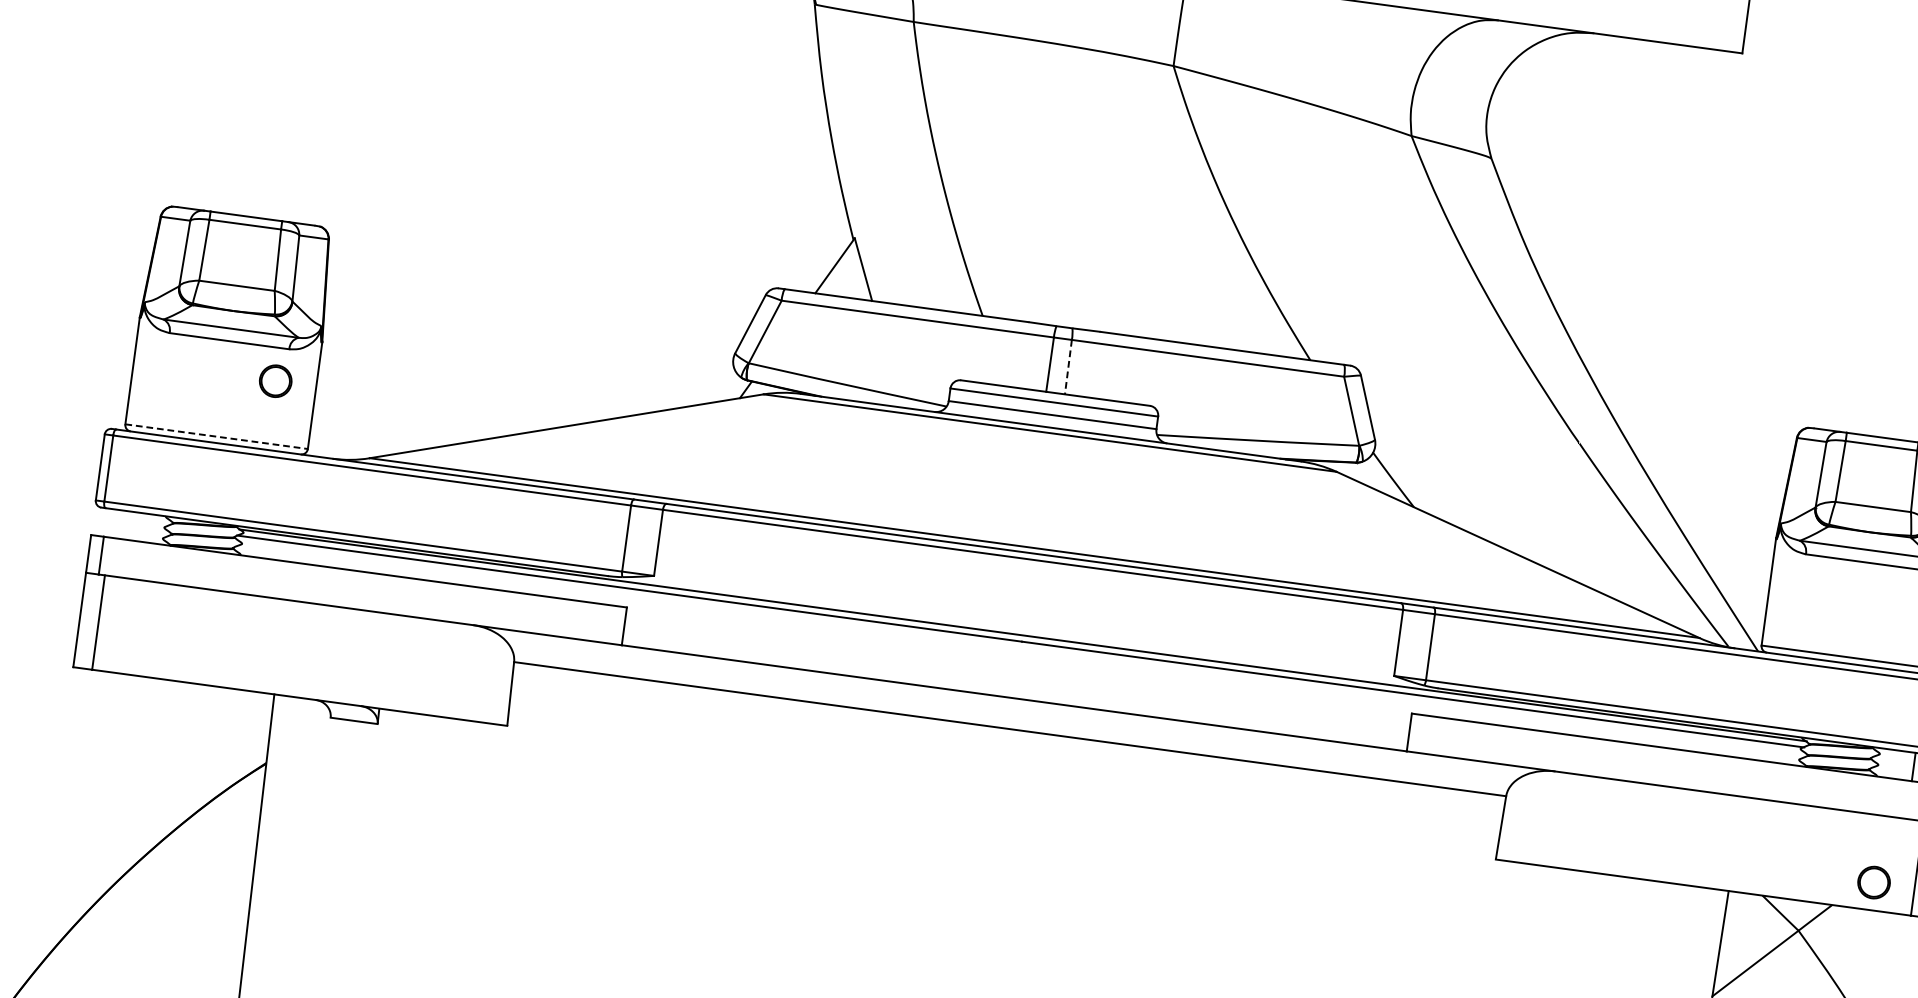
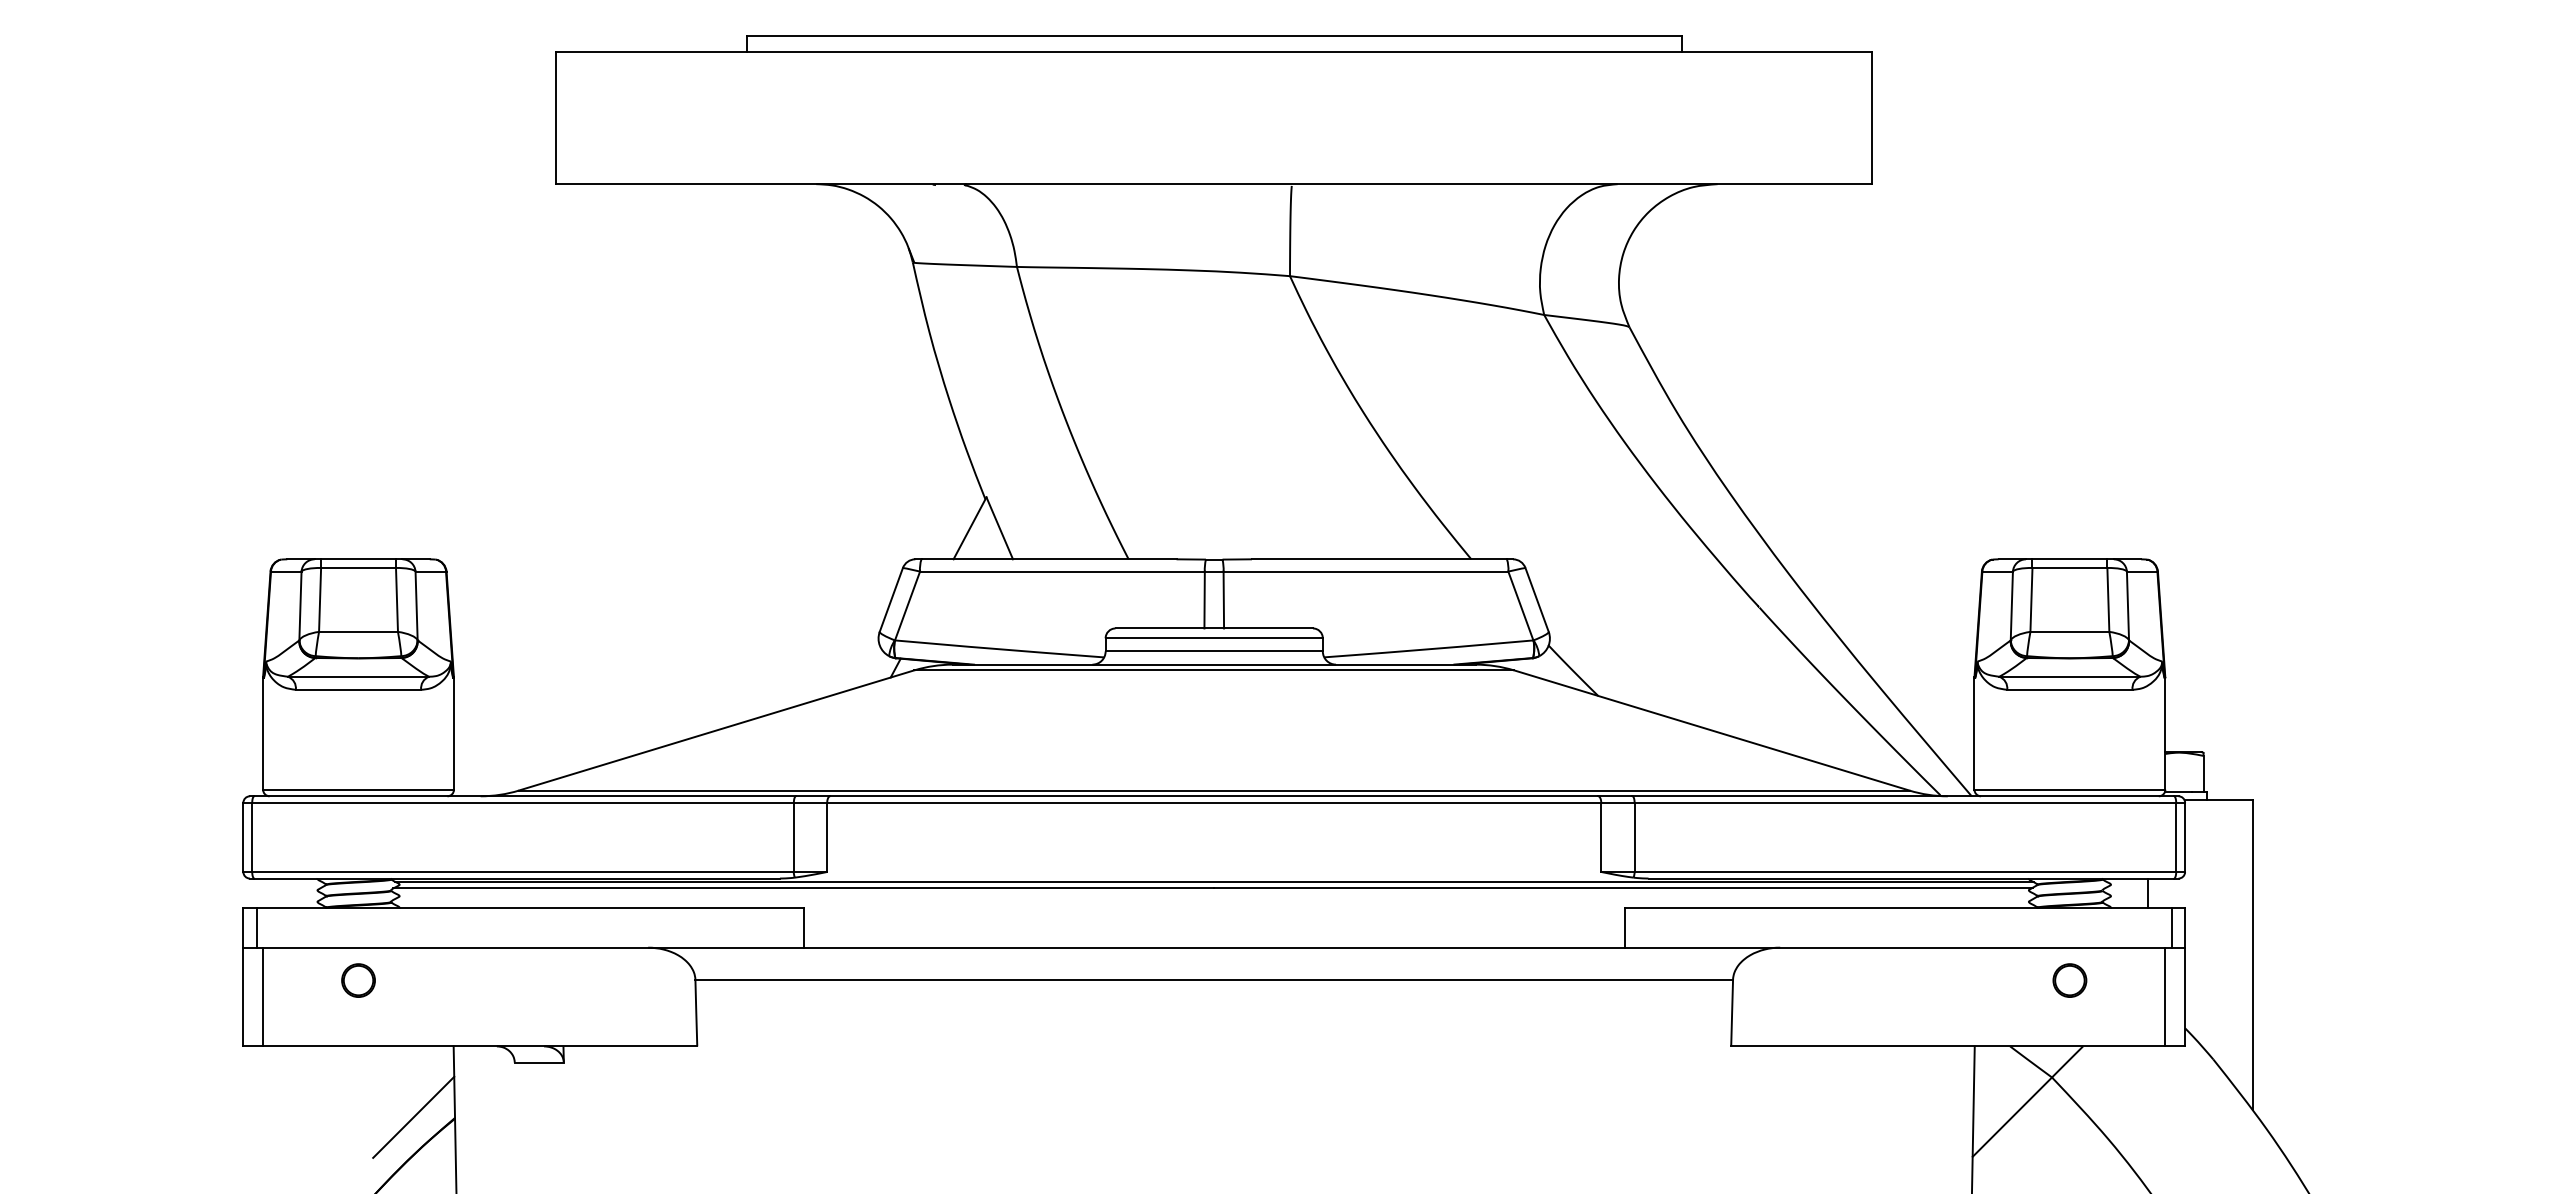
line: (1068, 367) -> (1223, 600), dashed -> solid
circle: (275, 381) -> (358, 980), moved
line: (217, 436) -> (359, 789), dashed -> solid
line: (226, 756) -> (413, 1116), added
part: (1873, 882) -> (2069, 980), moved

